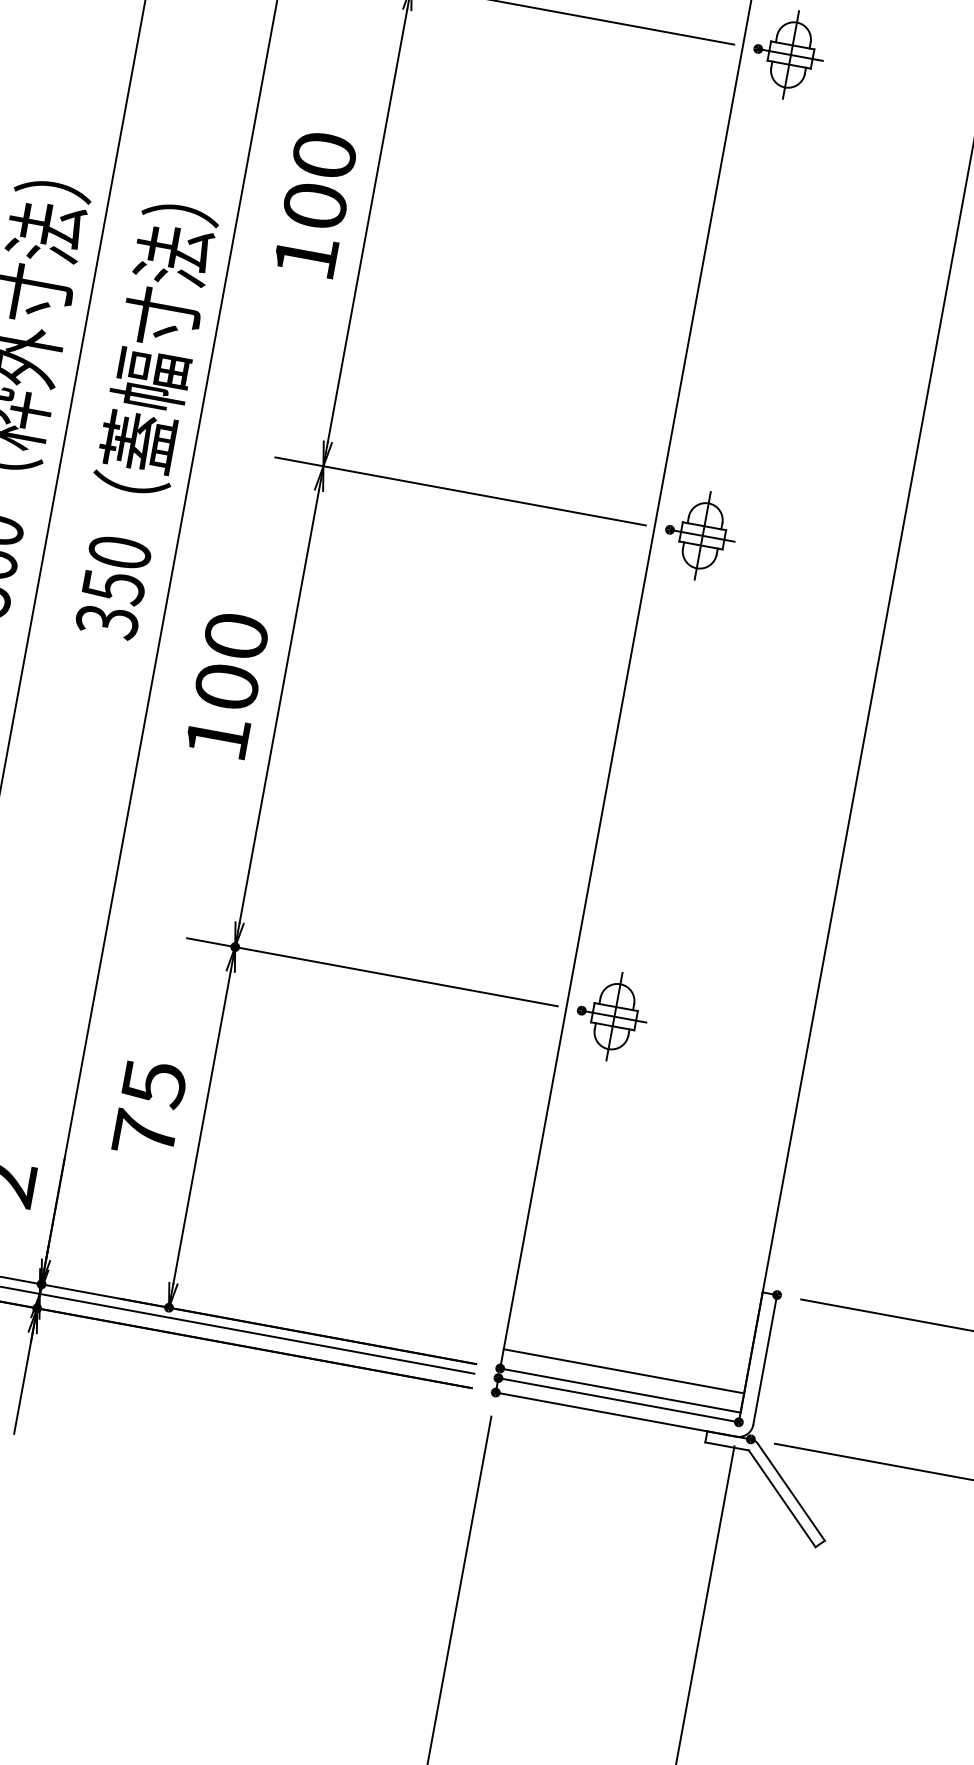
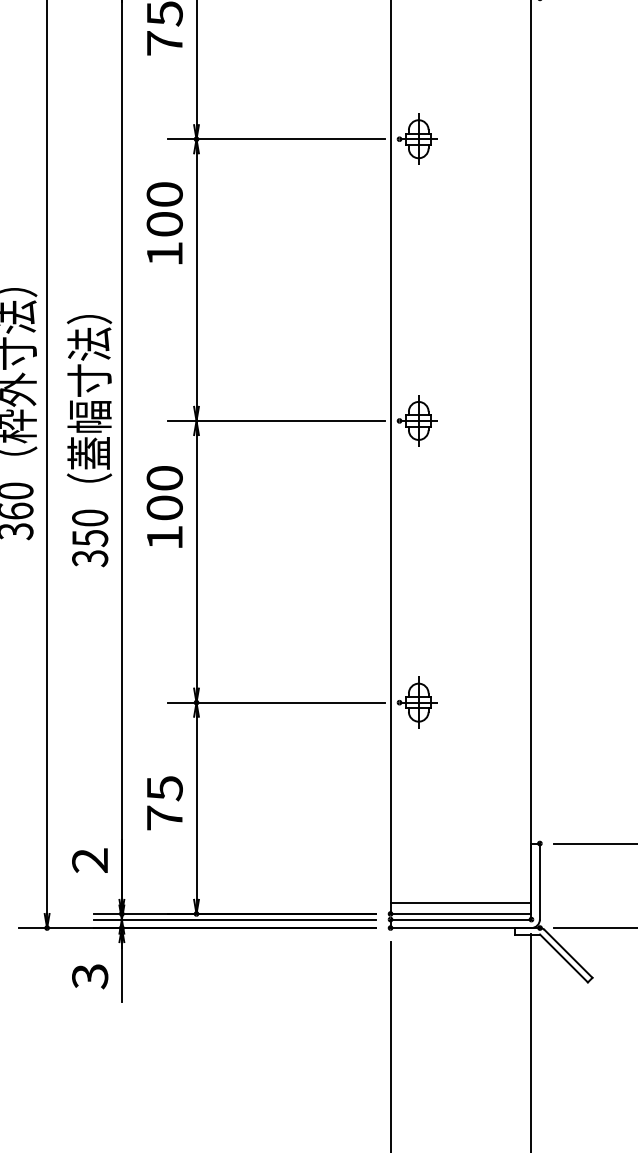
text: (314, 204) -> (164, 223), moved
text: (142, 421) -> (89, 441), moved
text: (226, 684) -> (164, 506), moved

